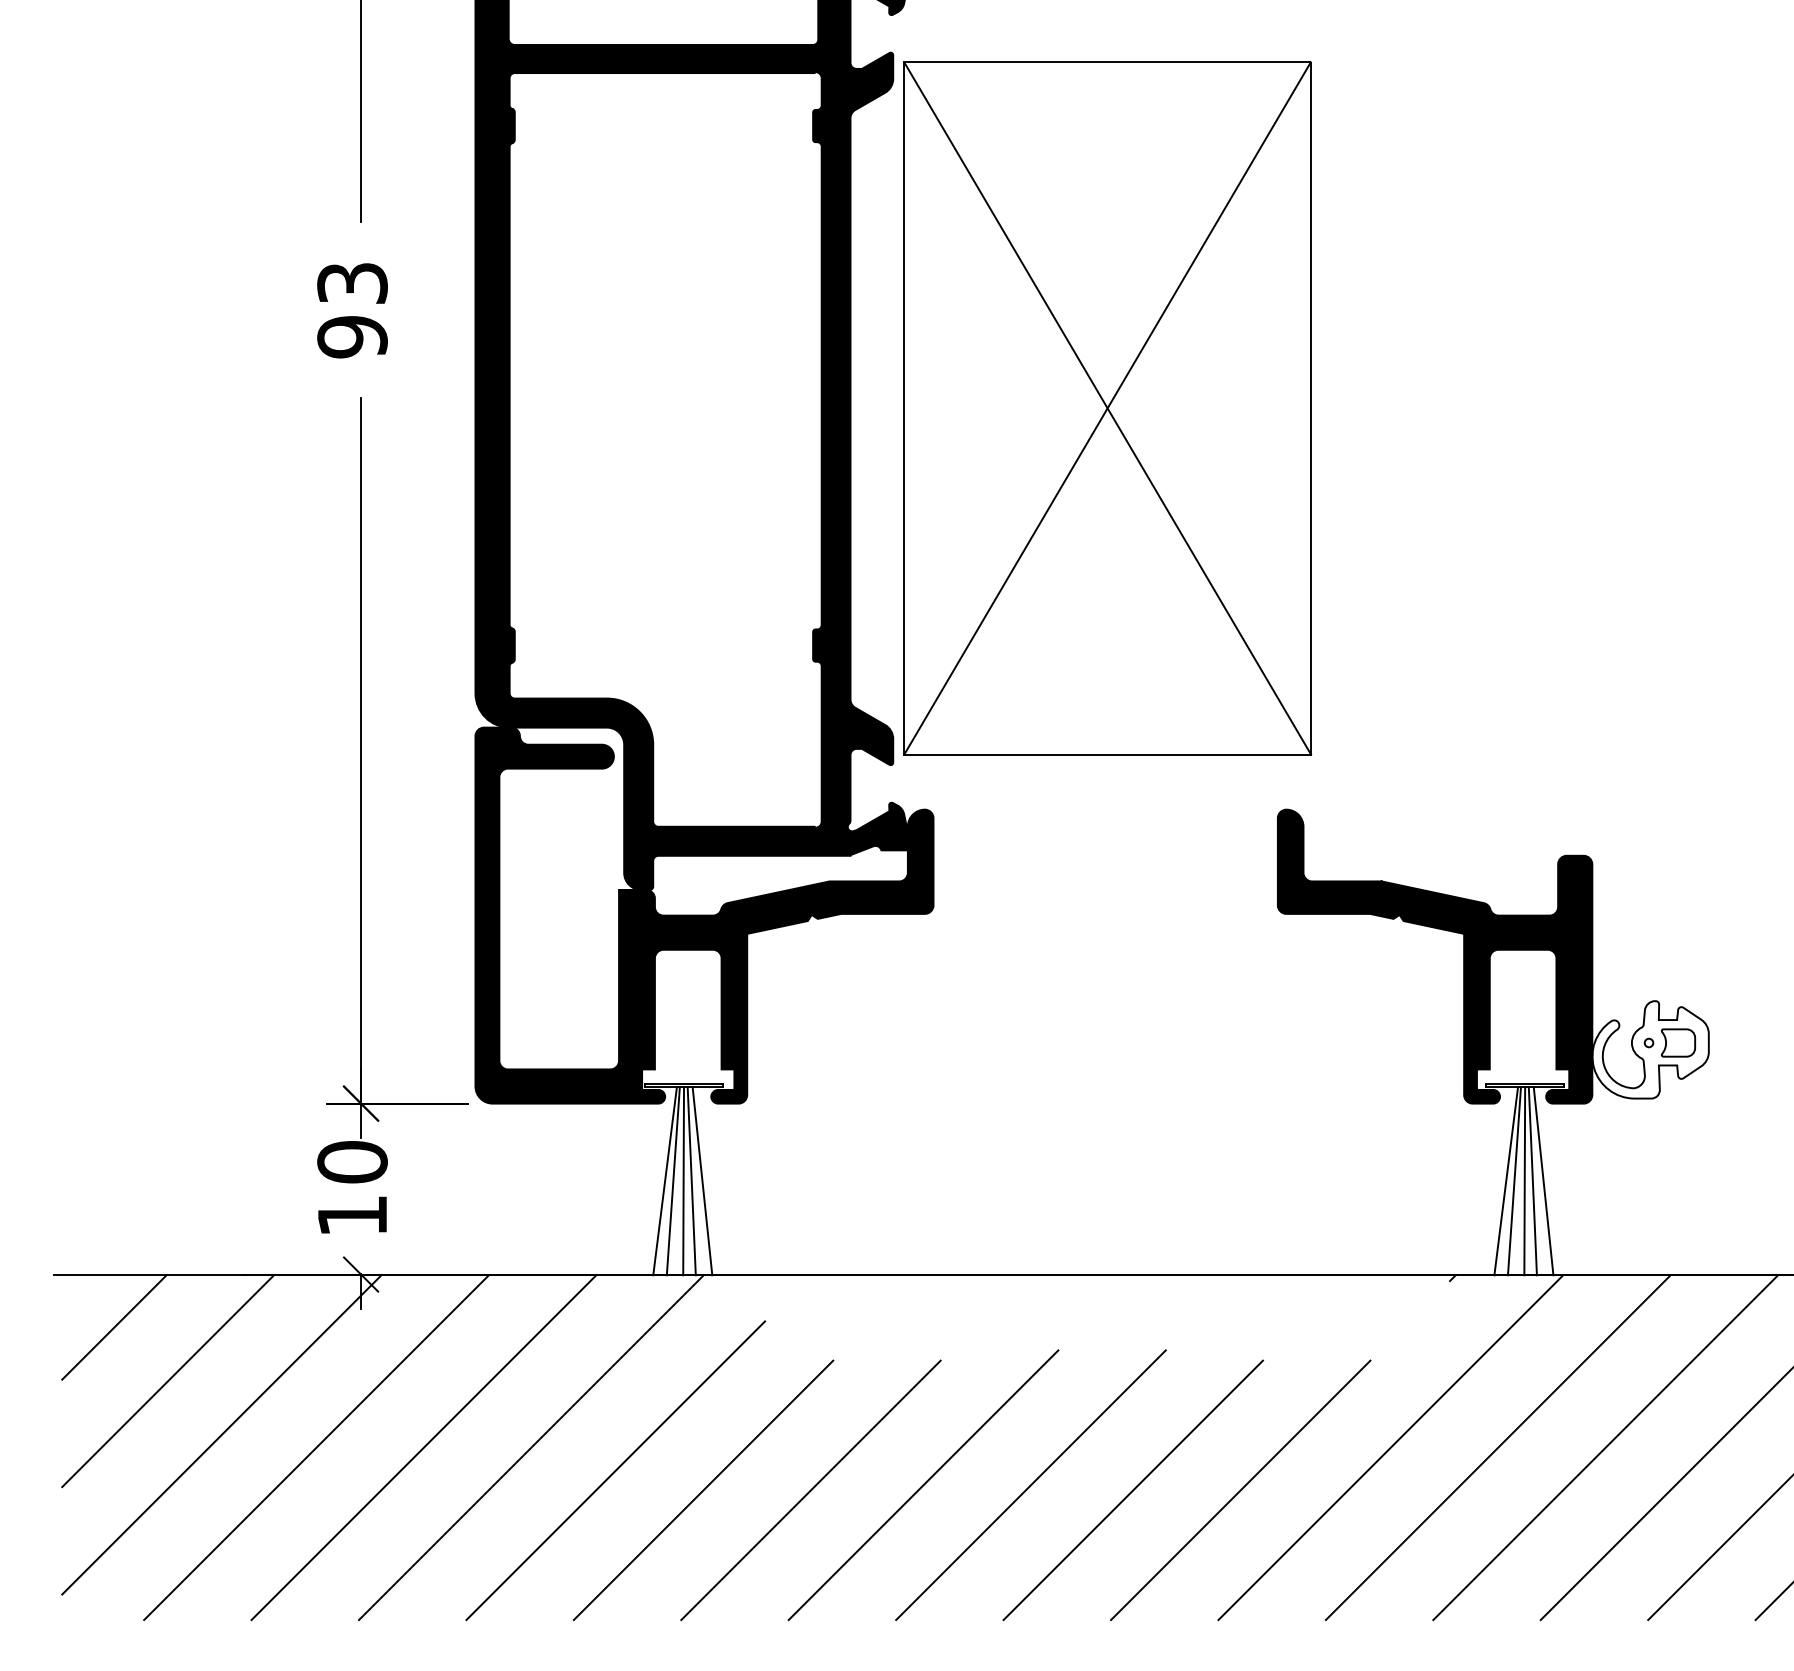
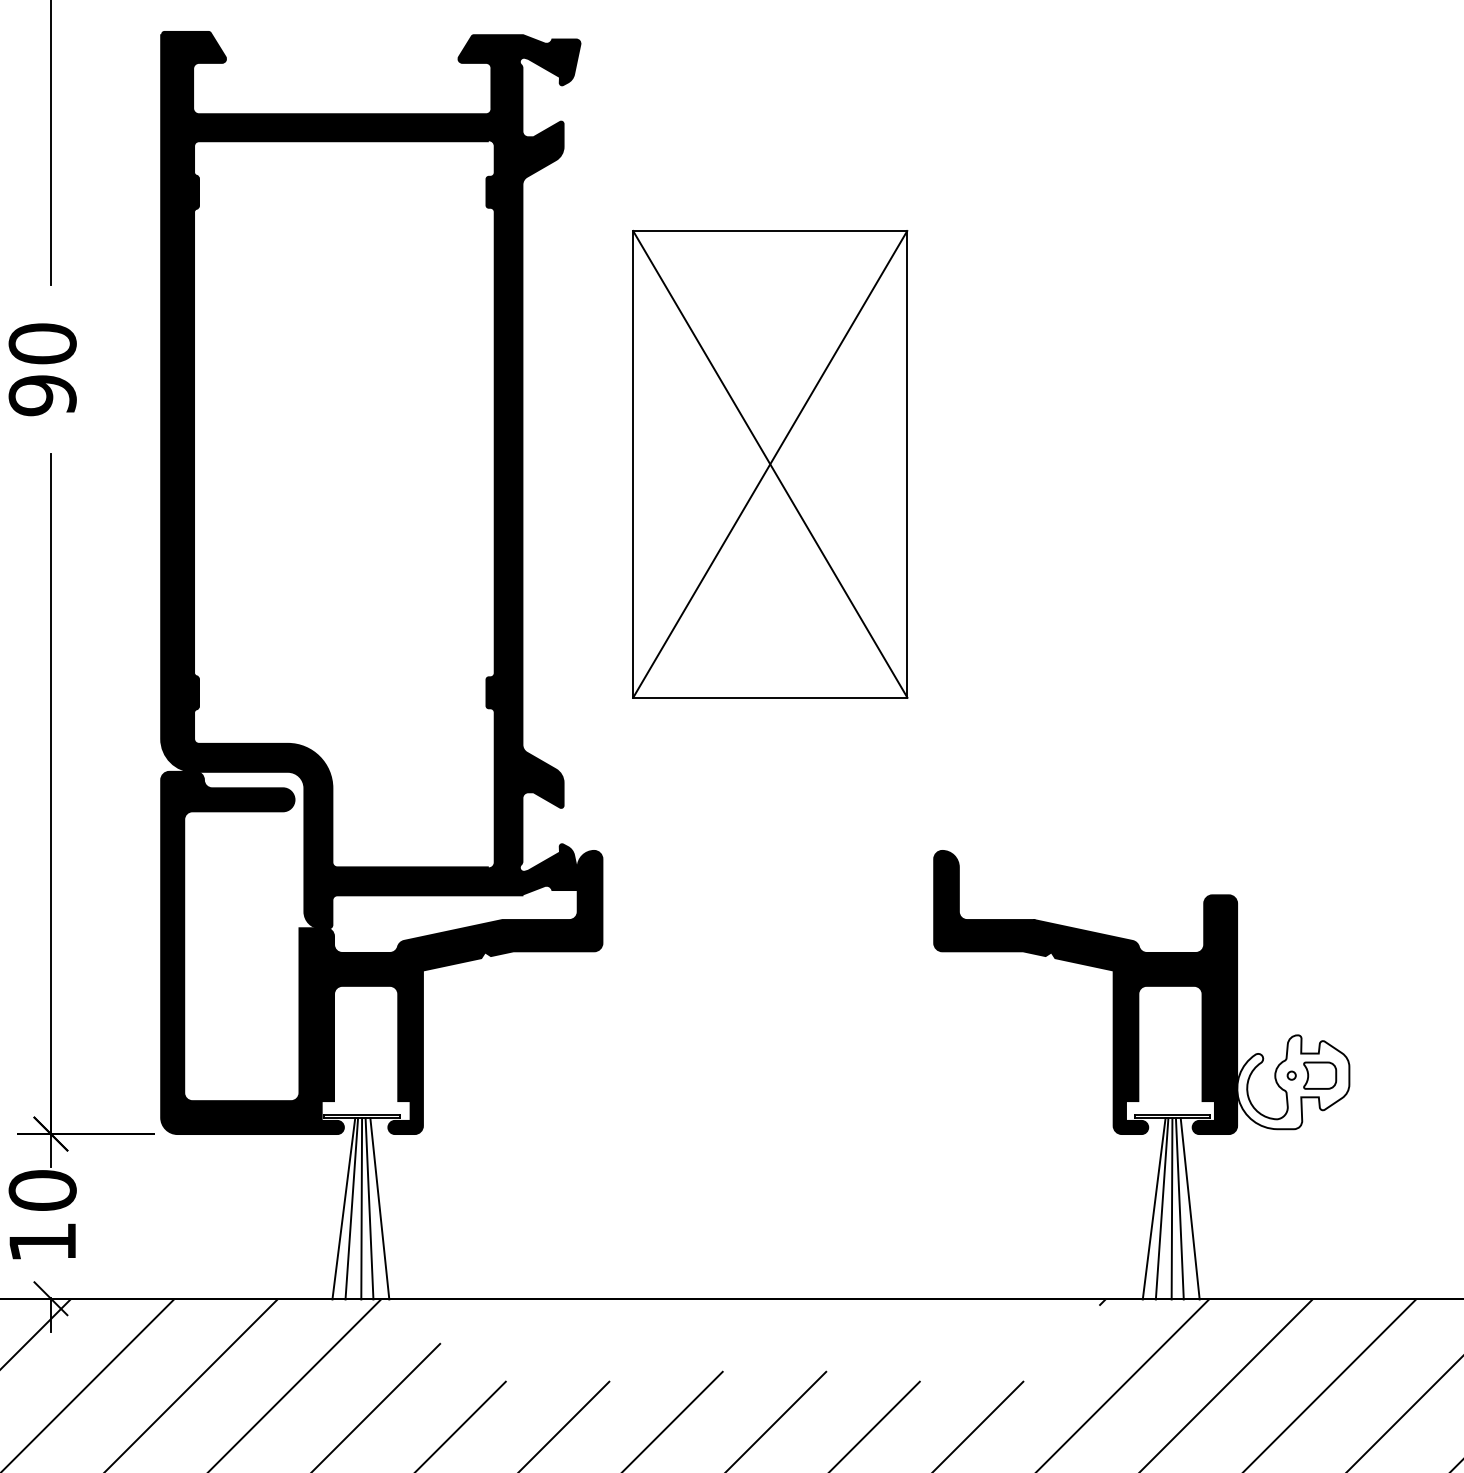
text: (352, 283) -> (42, 343), 93 -> 90
part: (1107, 408) -> (770, 464), size x0.7

